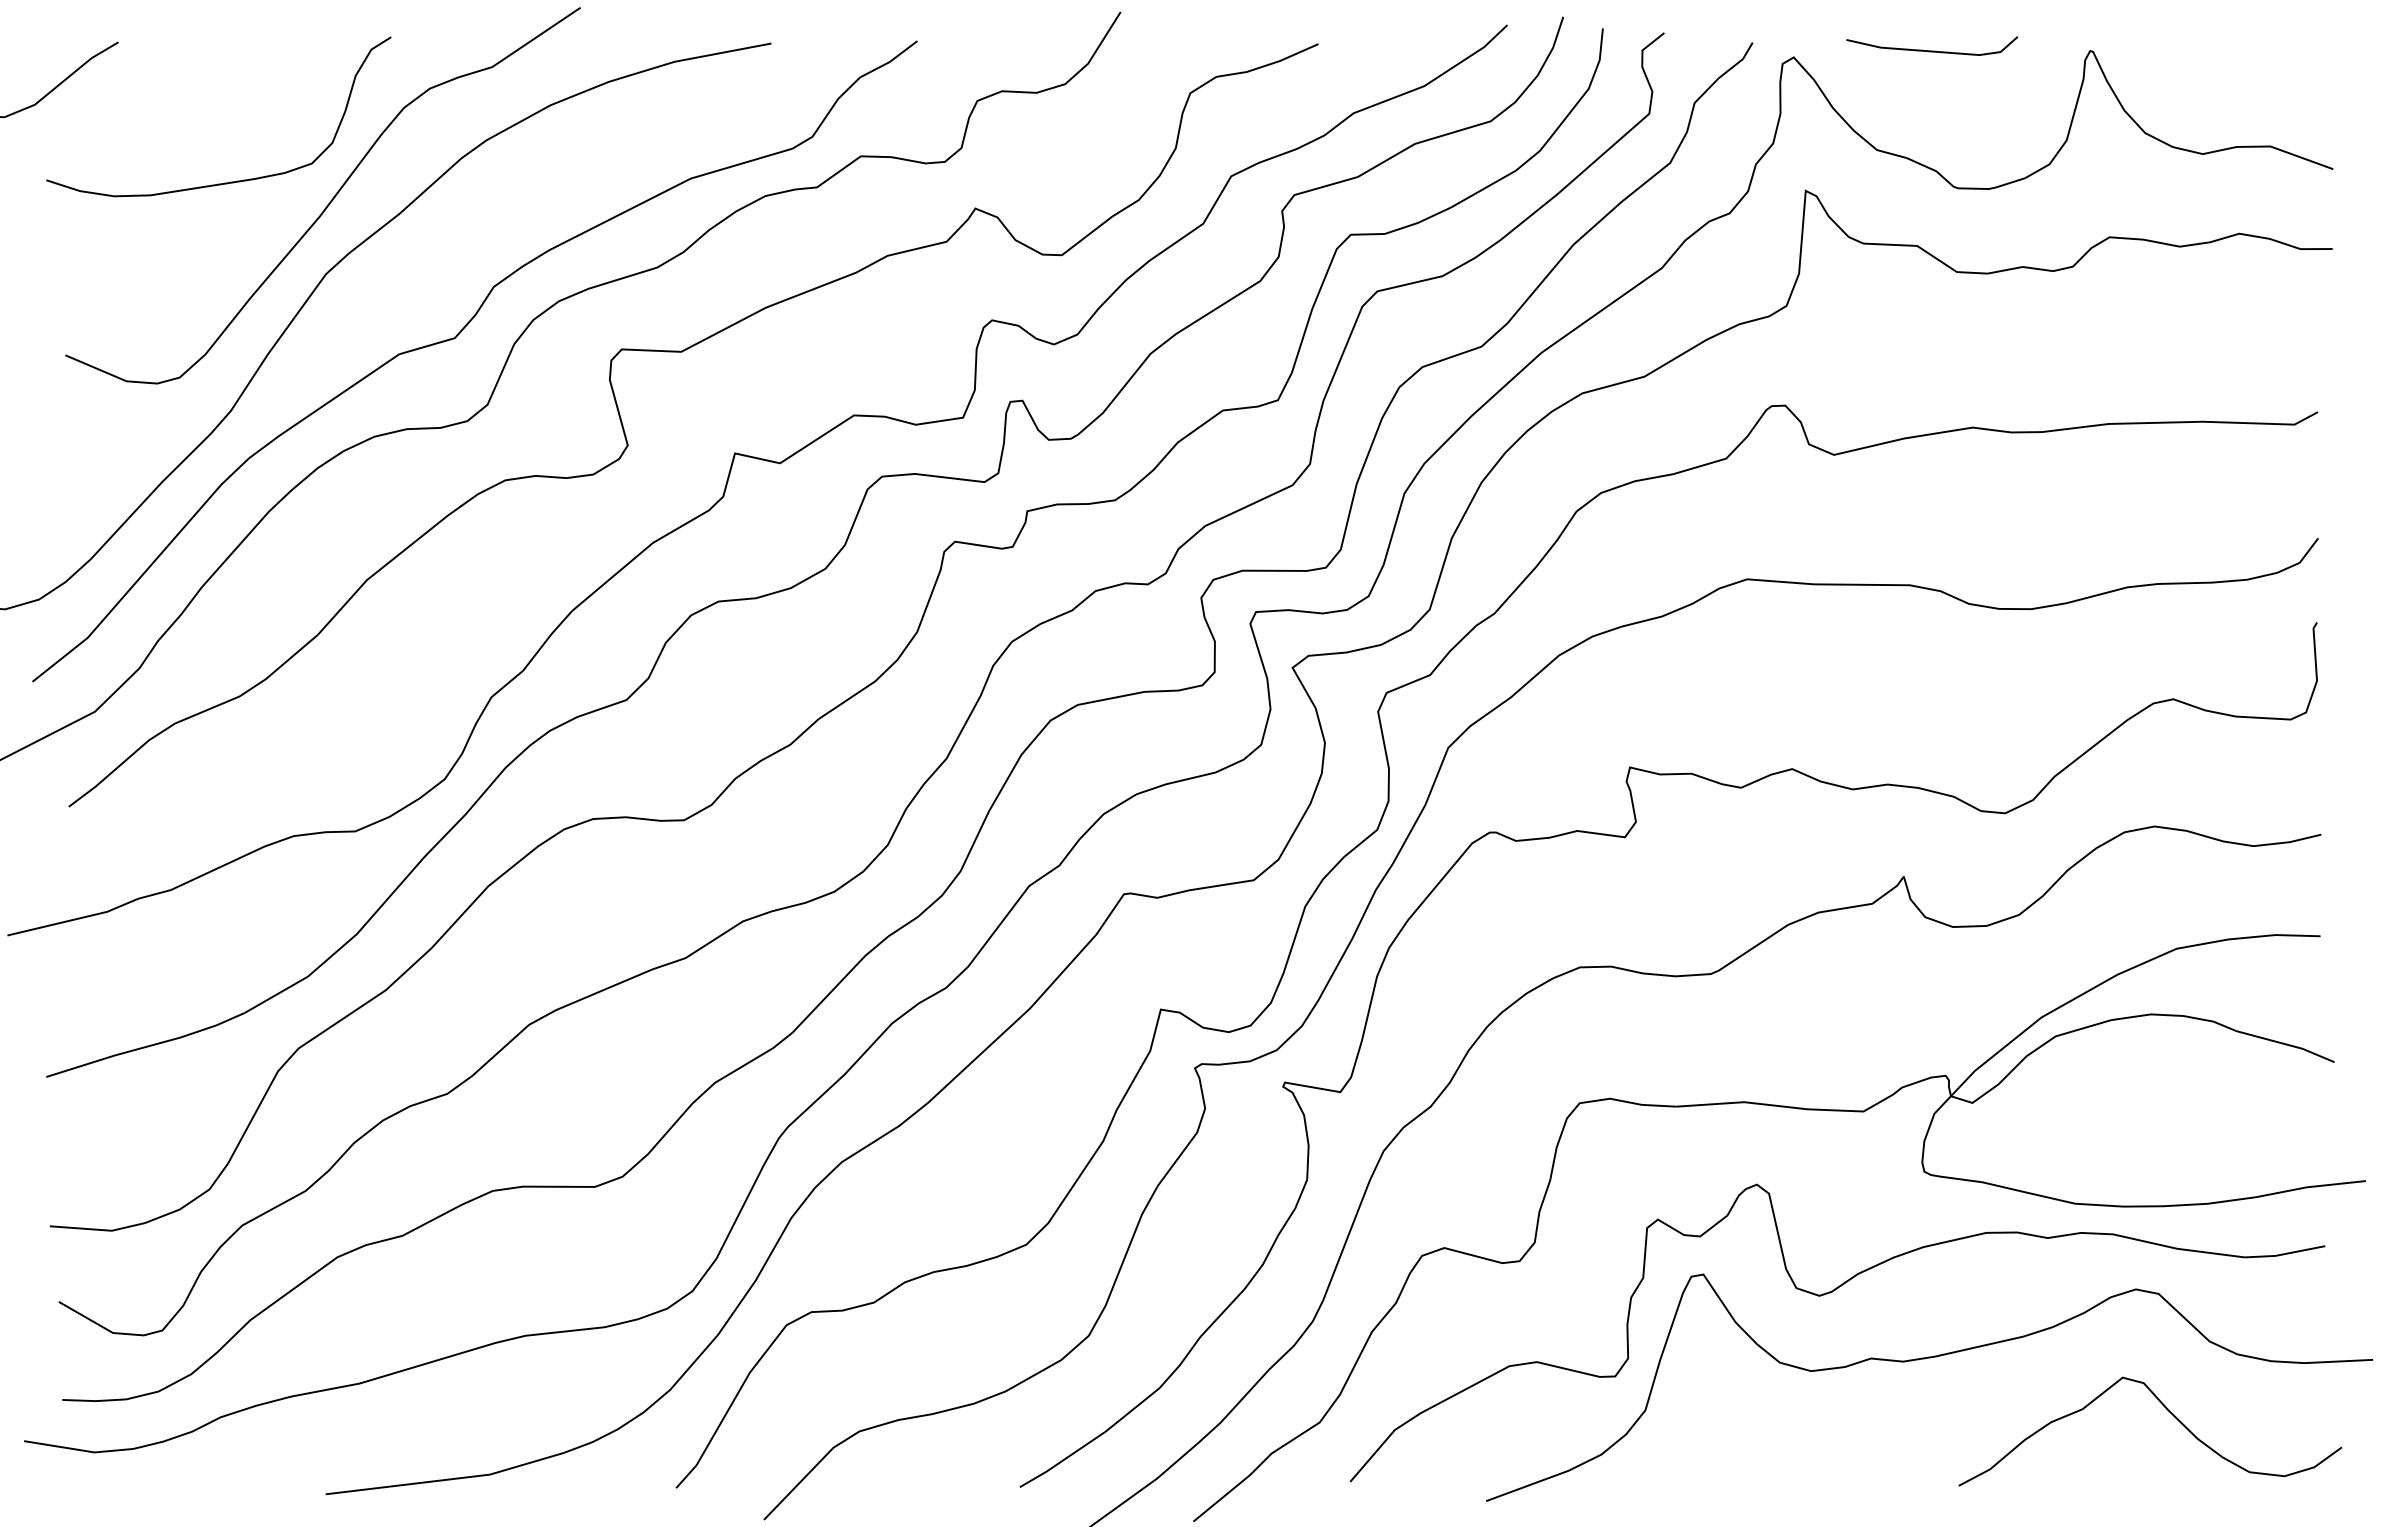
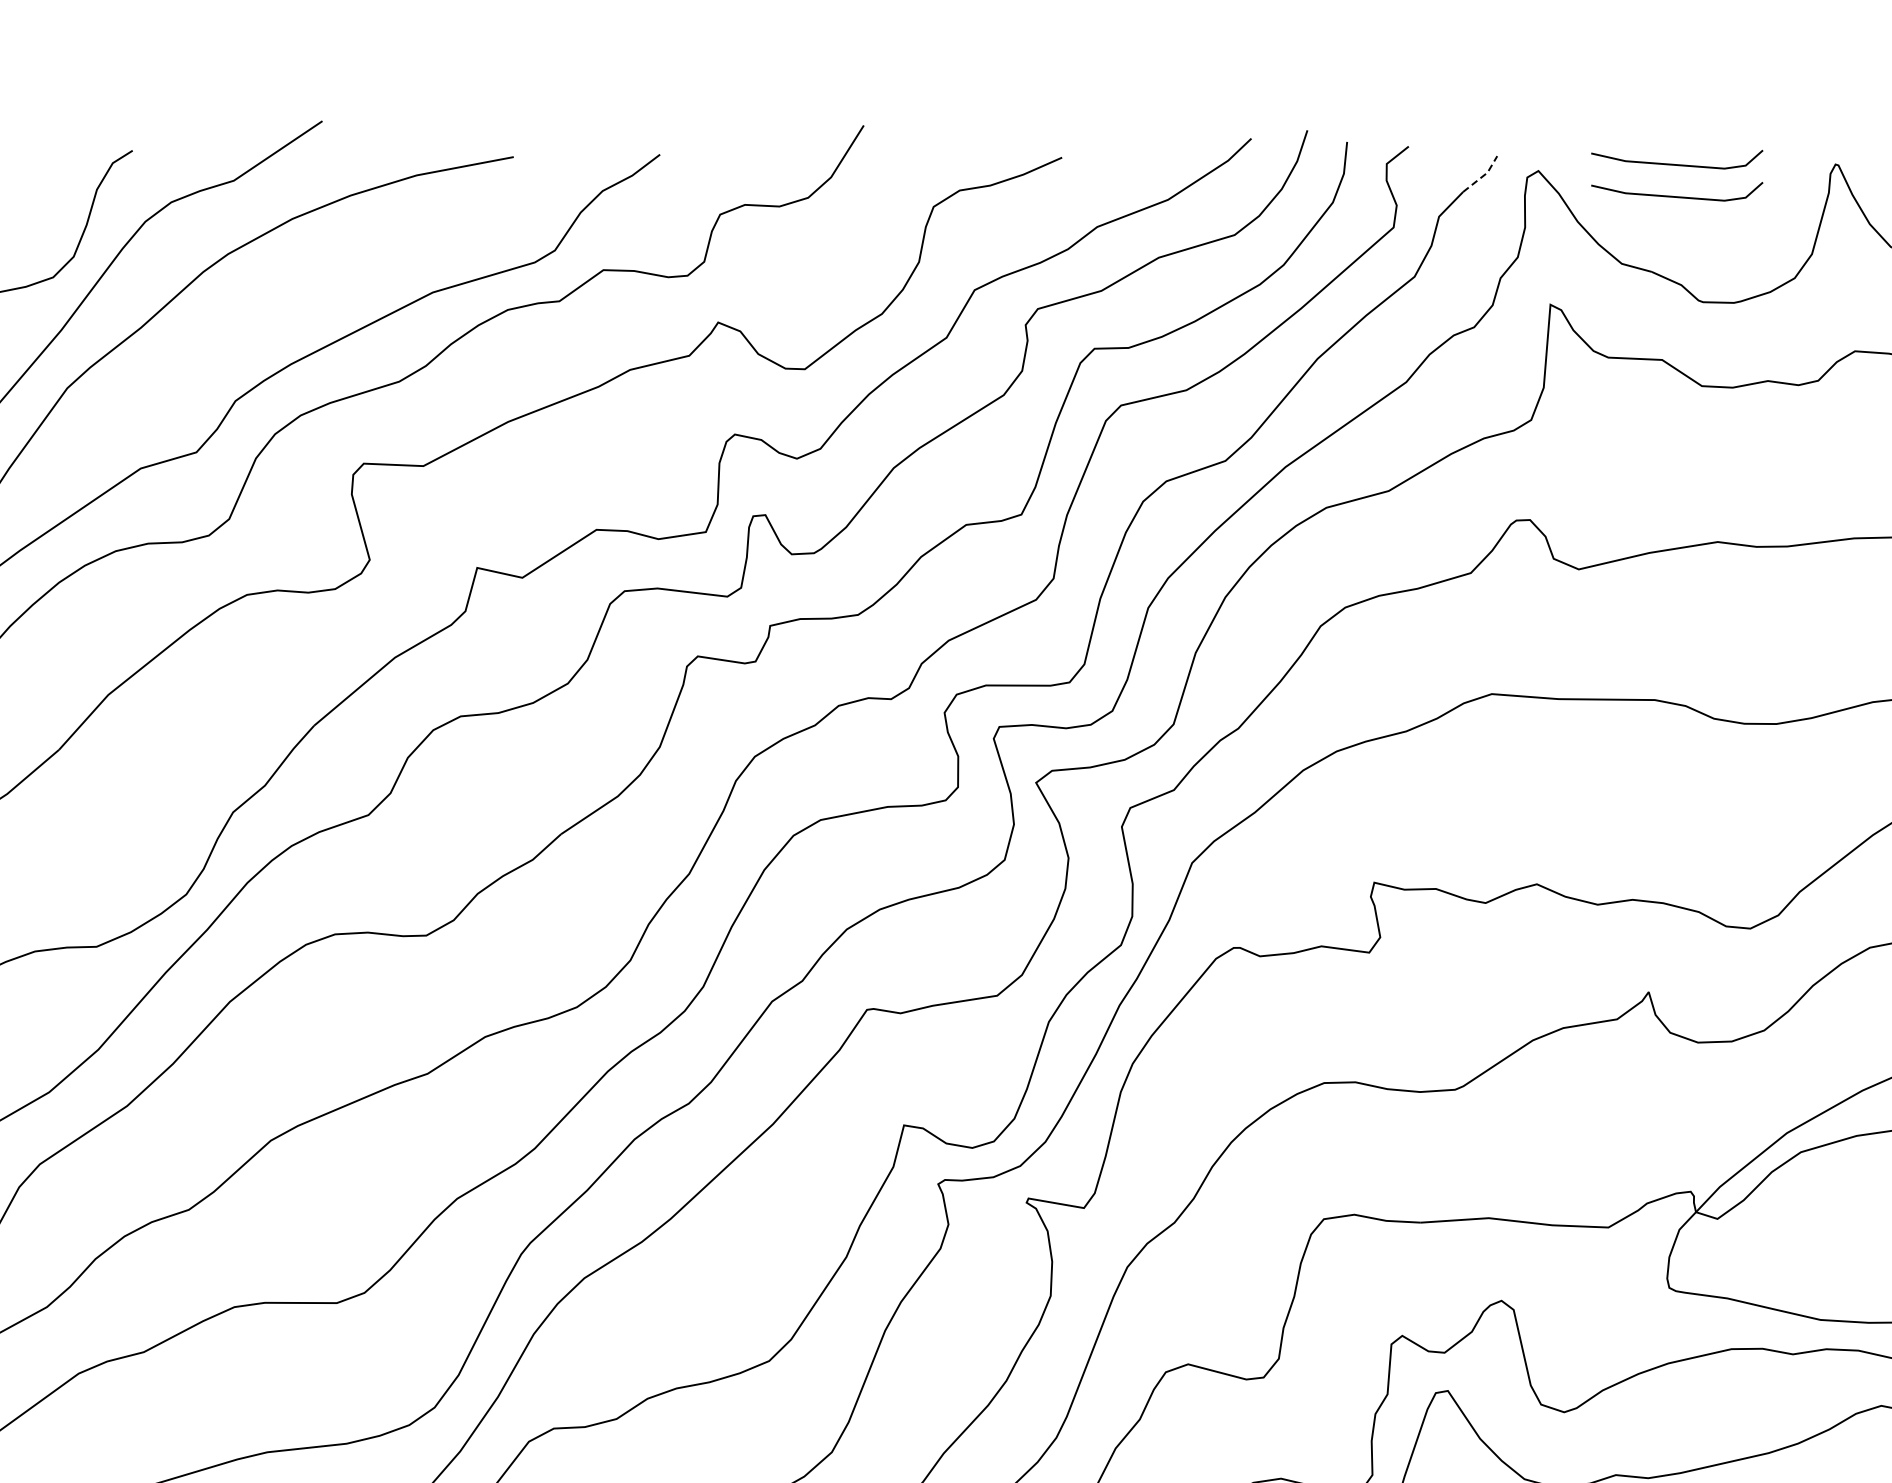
line: (1739, 62) -> (1484, 176), solid -> dashed
line: (1932, 82) -> (1677, 196), added

